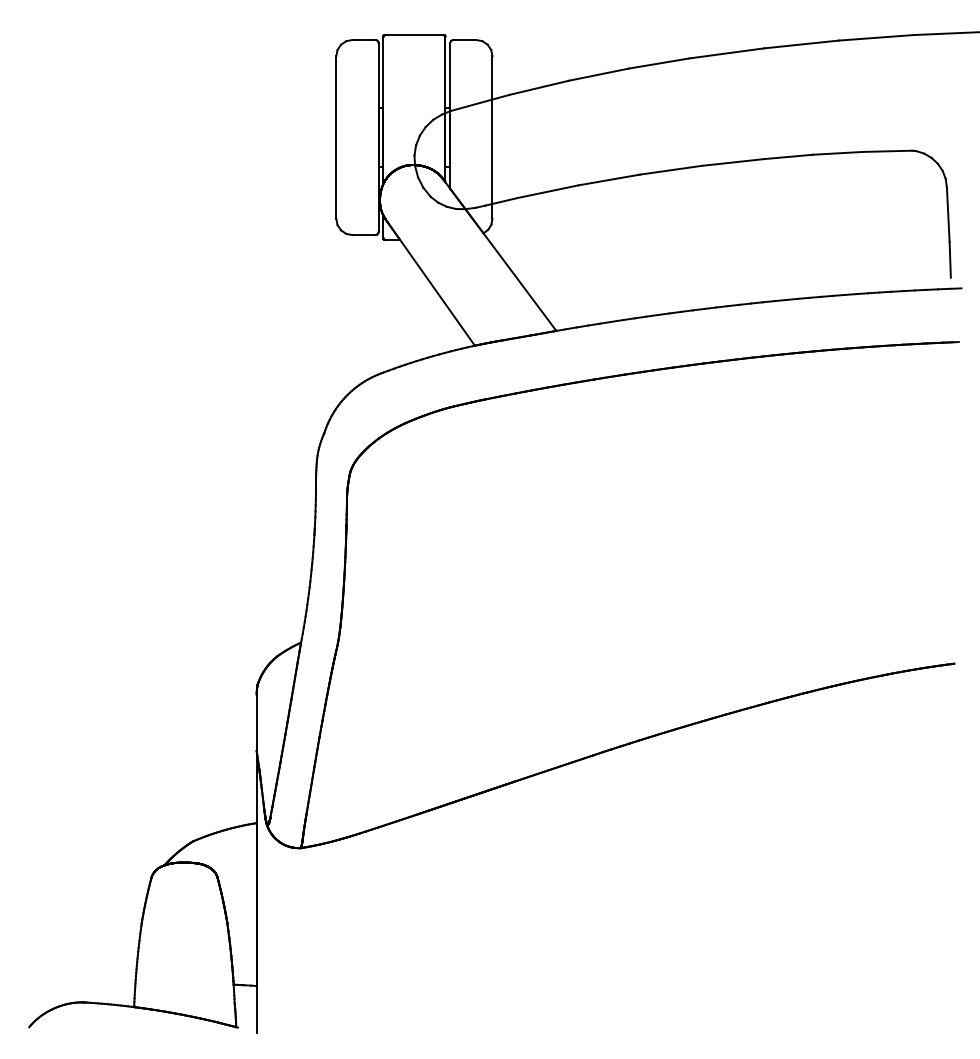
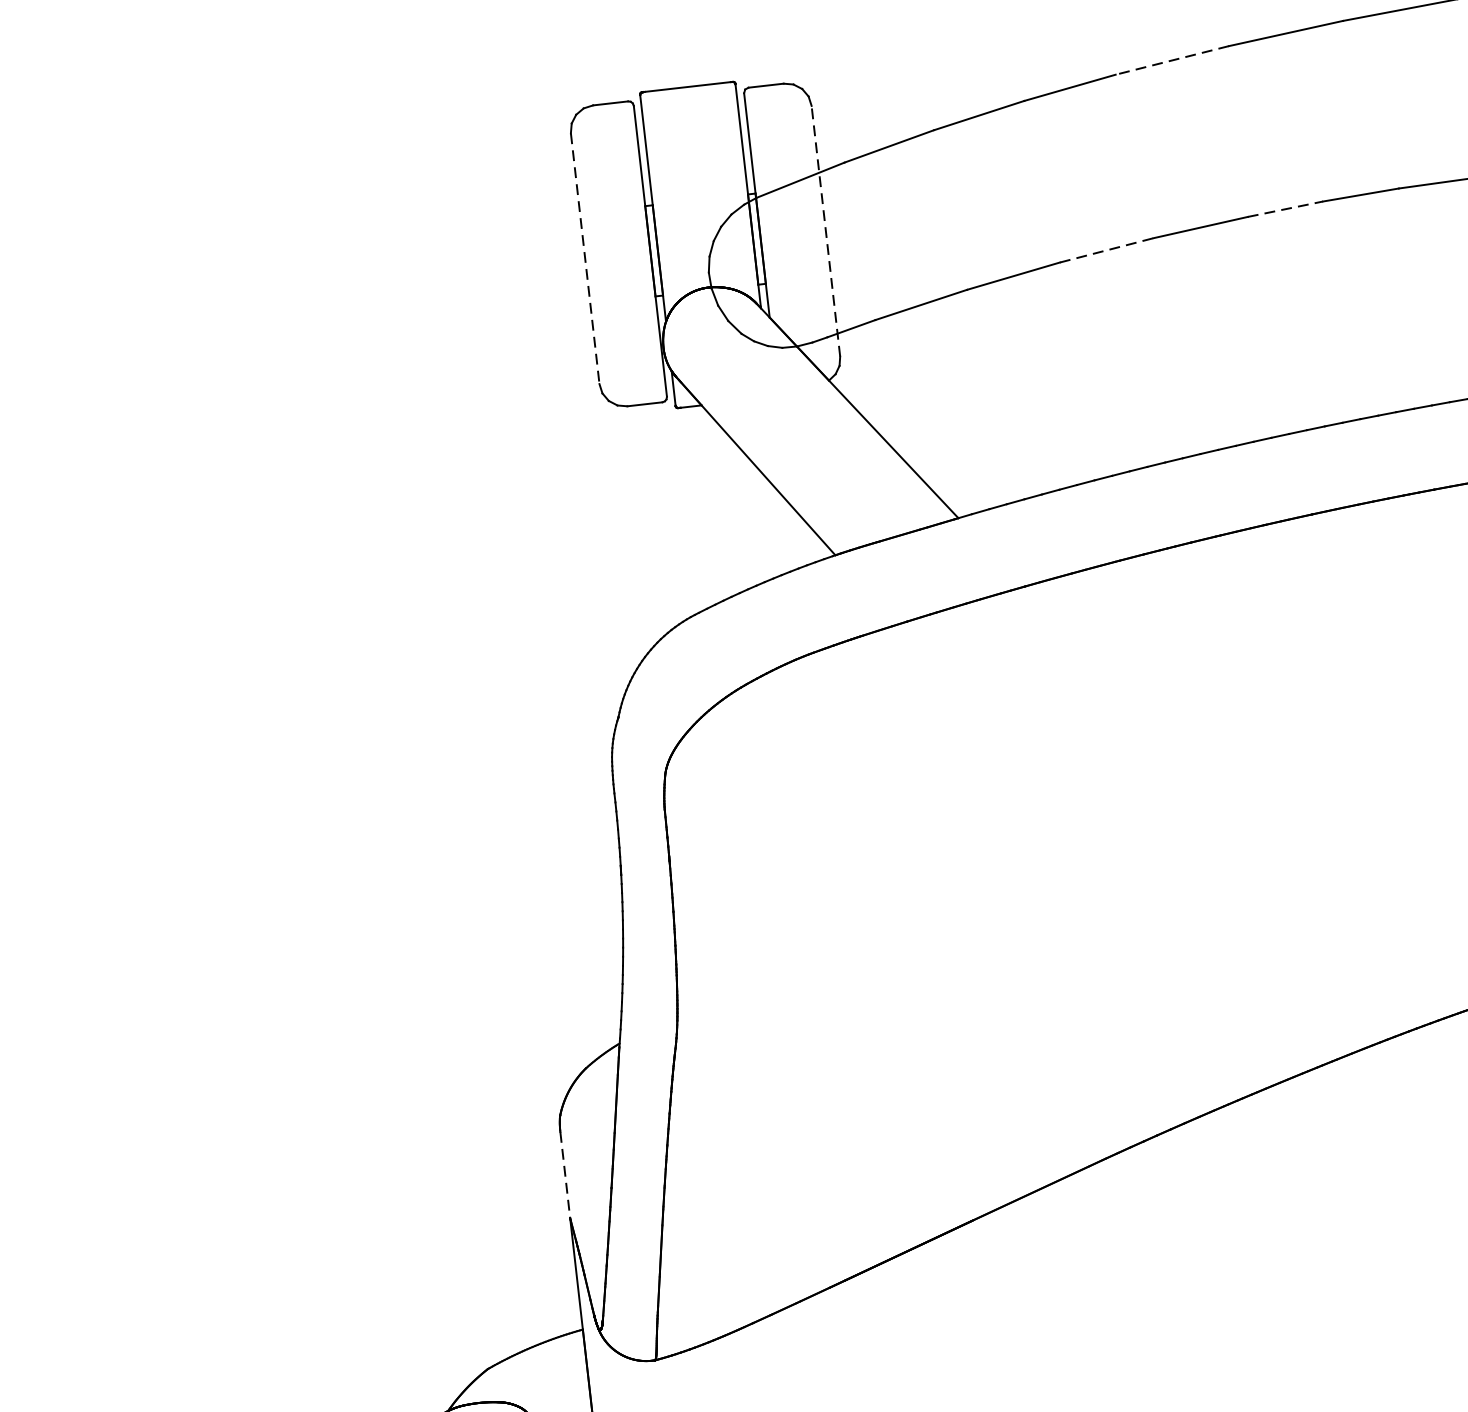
line: (726, 53) -> (1171, 60), solid -> dashed
line: (492, 137) -> (825, 231), solid -> dashed
line: (336, 138) -> (585, 260), solid -> dashed
line: (788, 156) -> (1285, 208), solid -> dashed
line: (671, 170) -> (1107, 250), solid -> dashed
line: (256, 722) -> (564, 1174), solid -> dashed

